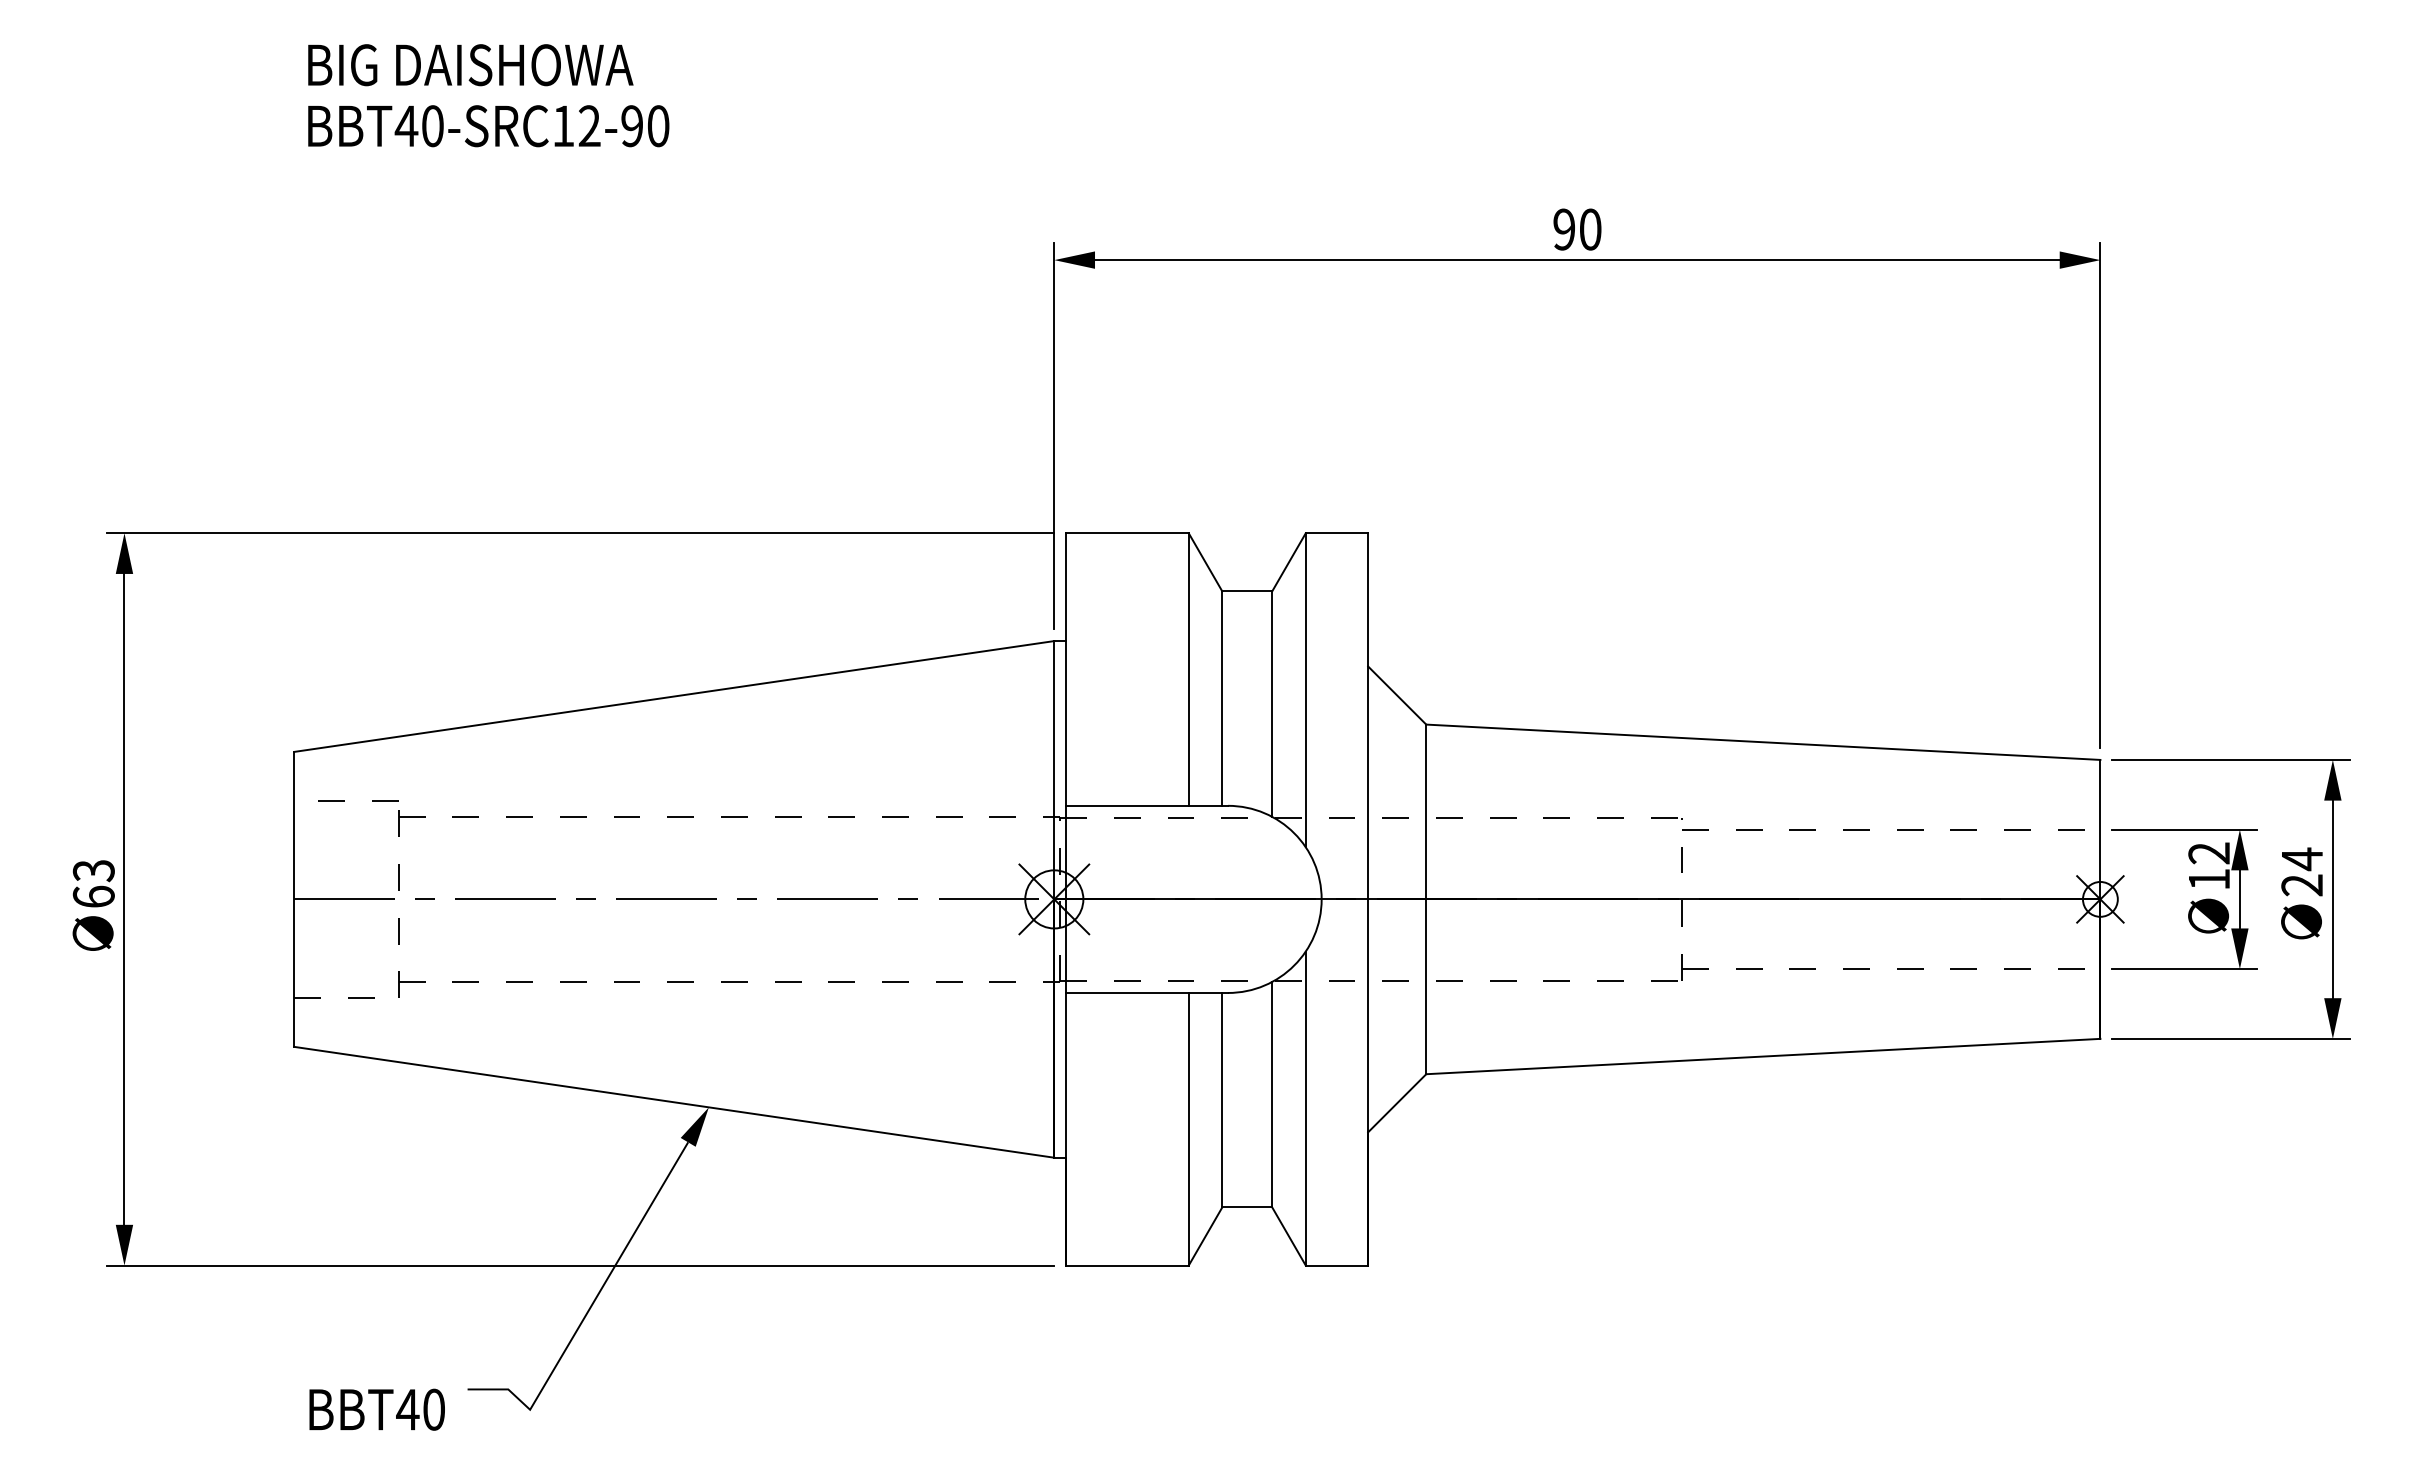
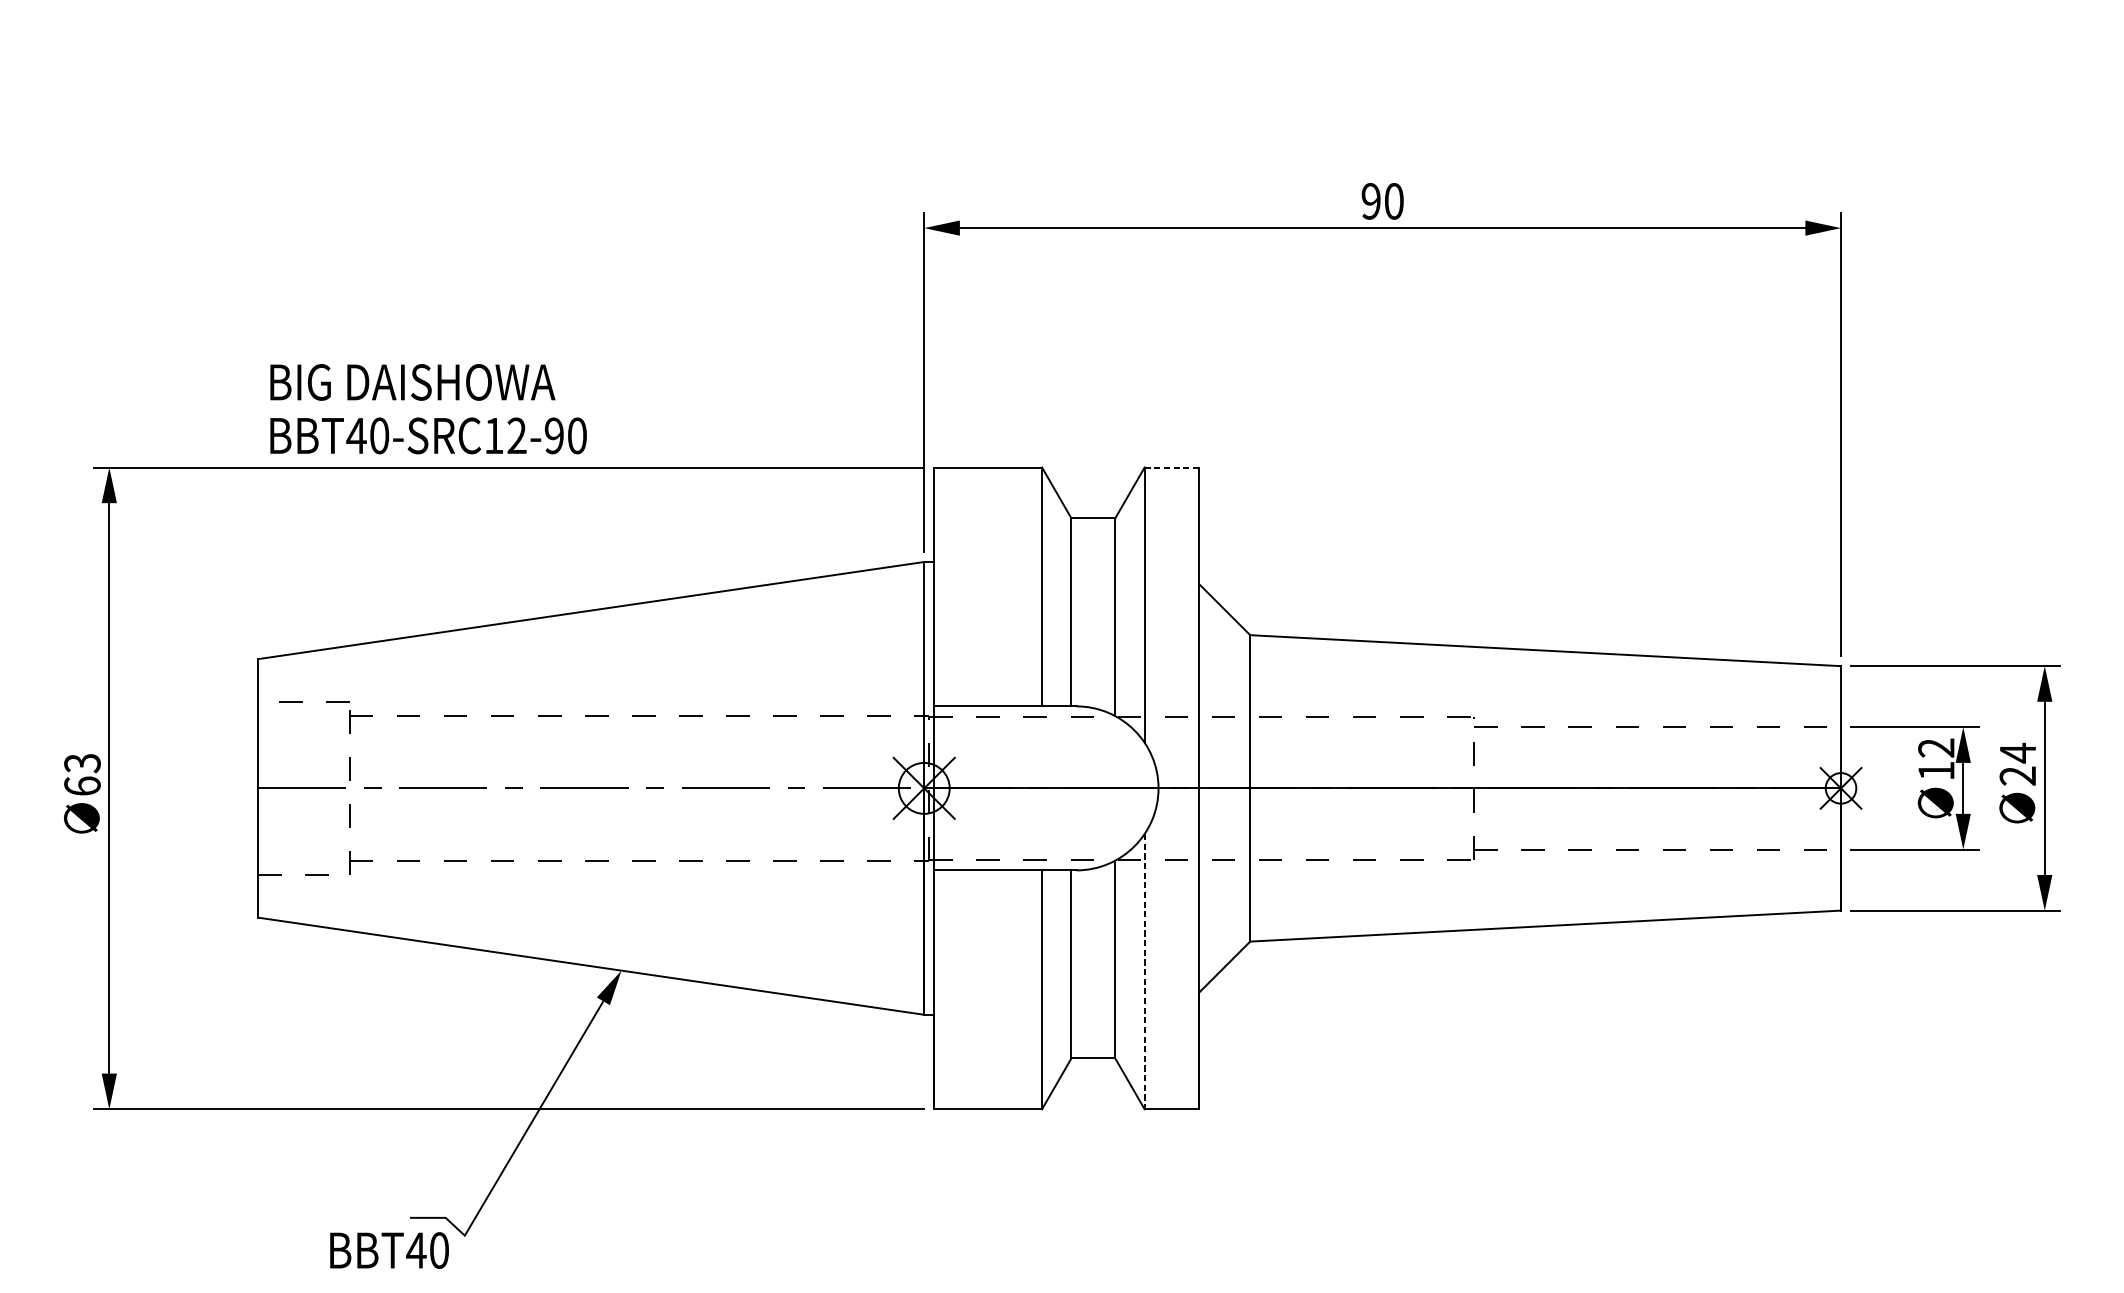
text: (488, 95) -> (428, 408), moved
line: (1337, 533) -> (1172, 467), solid -> dashed
line: (1305, 1108) -> (1144, 971), solid -> dashed
text: (376, 1409) -> (388, 1250), moved

